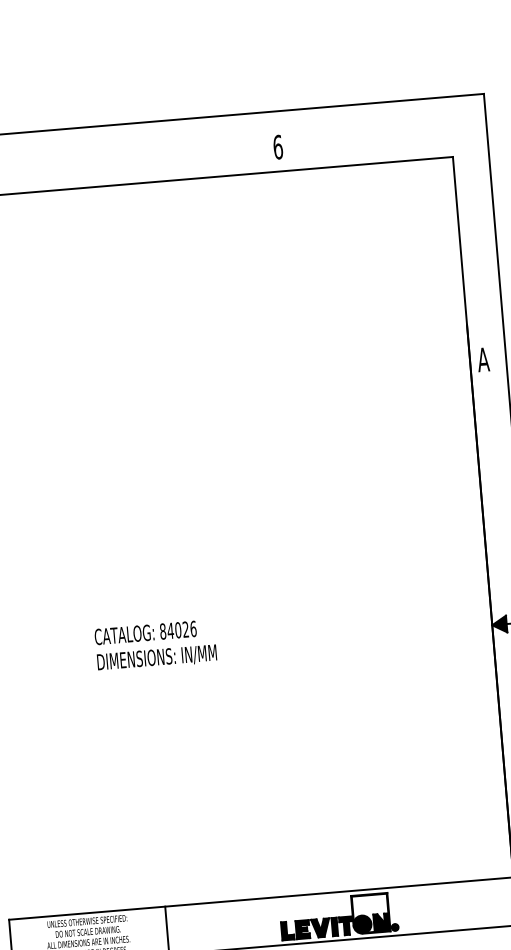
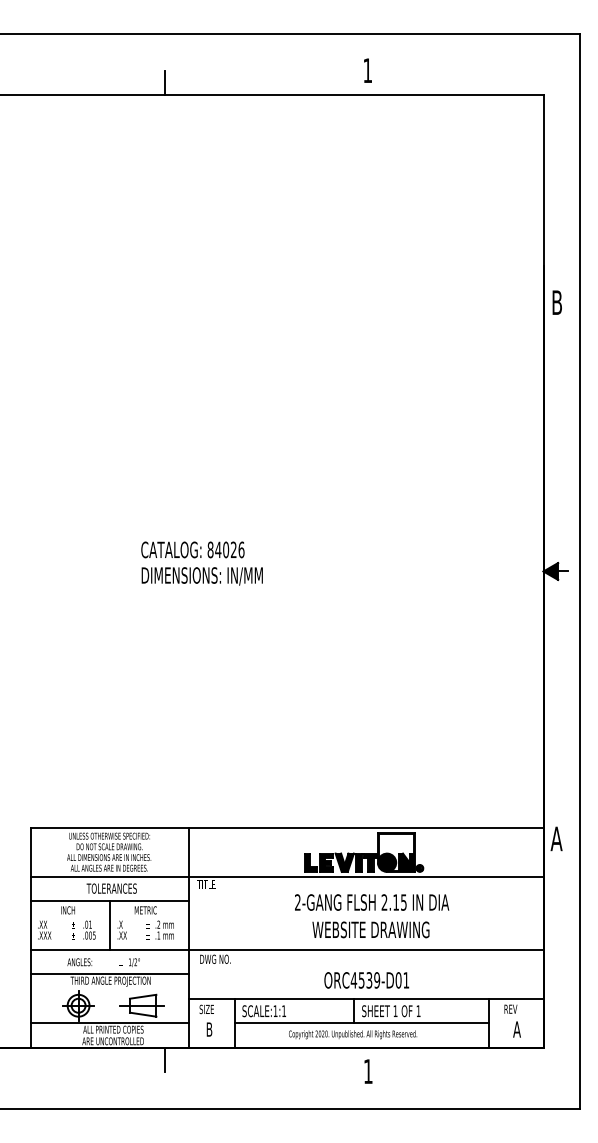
text: (277, 147) -> (367, 70), 6 -> 1
line: (80, 175) -> (165, 82), added
text: (483, 359) -> (557, 302), A -> B

